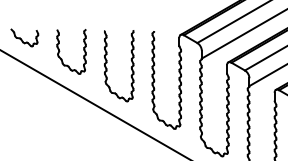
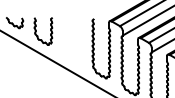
part: (130, 66) -> (79, 40), removed

